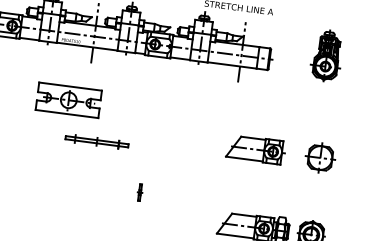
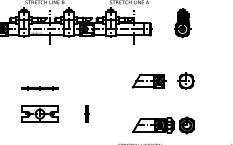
part: (68, 99) -> (39, 113), moved
line: (96, 141) -> (39, 88), moved
part: (139, 191) -> (86, 113), size x1.67

